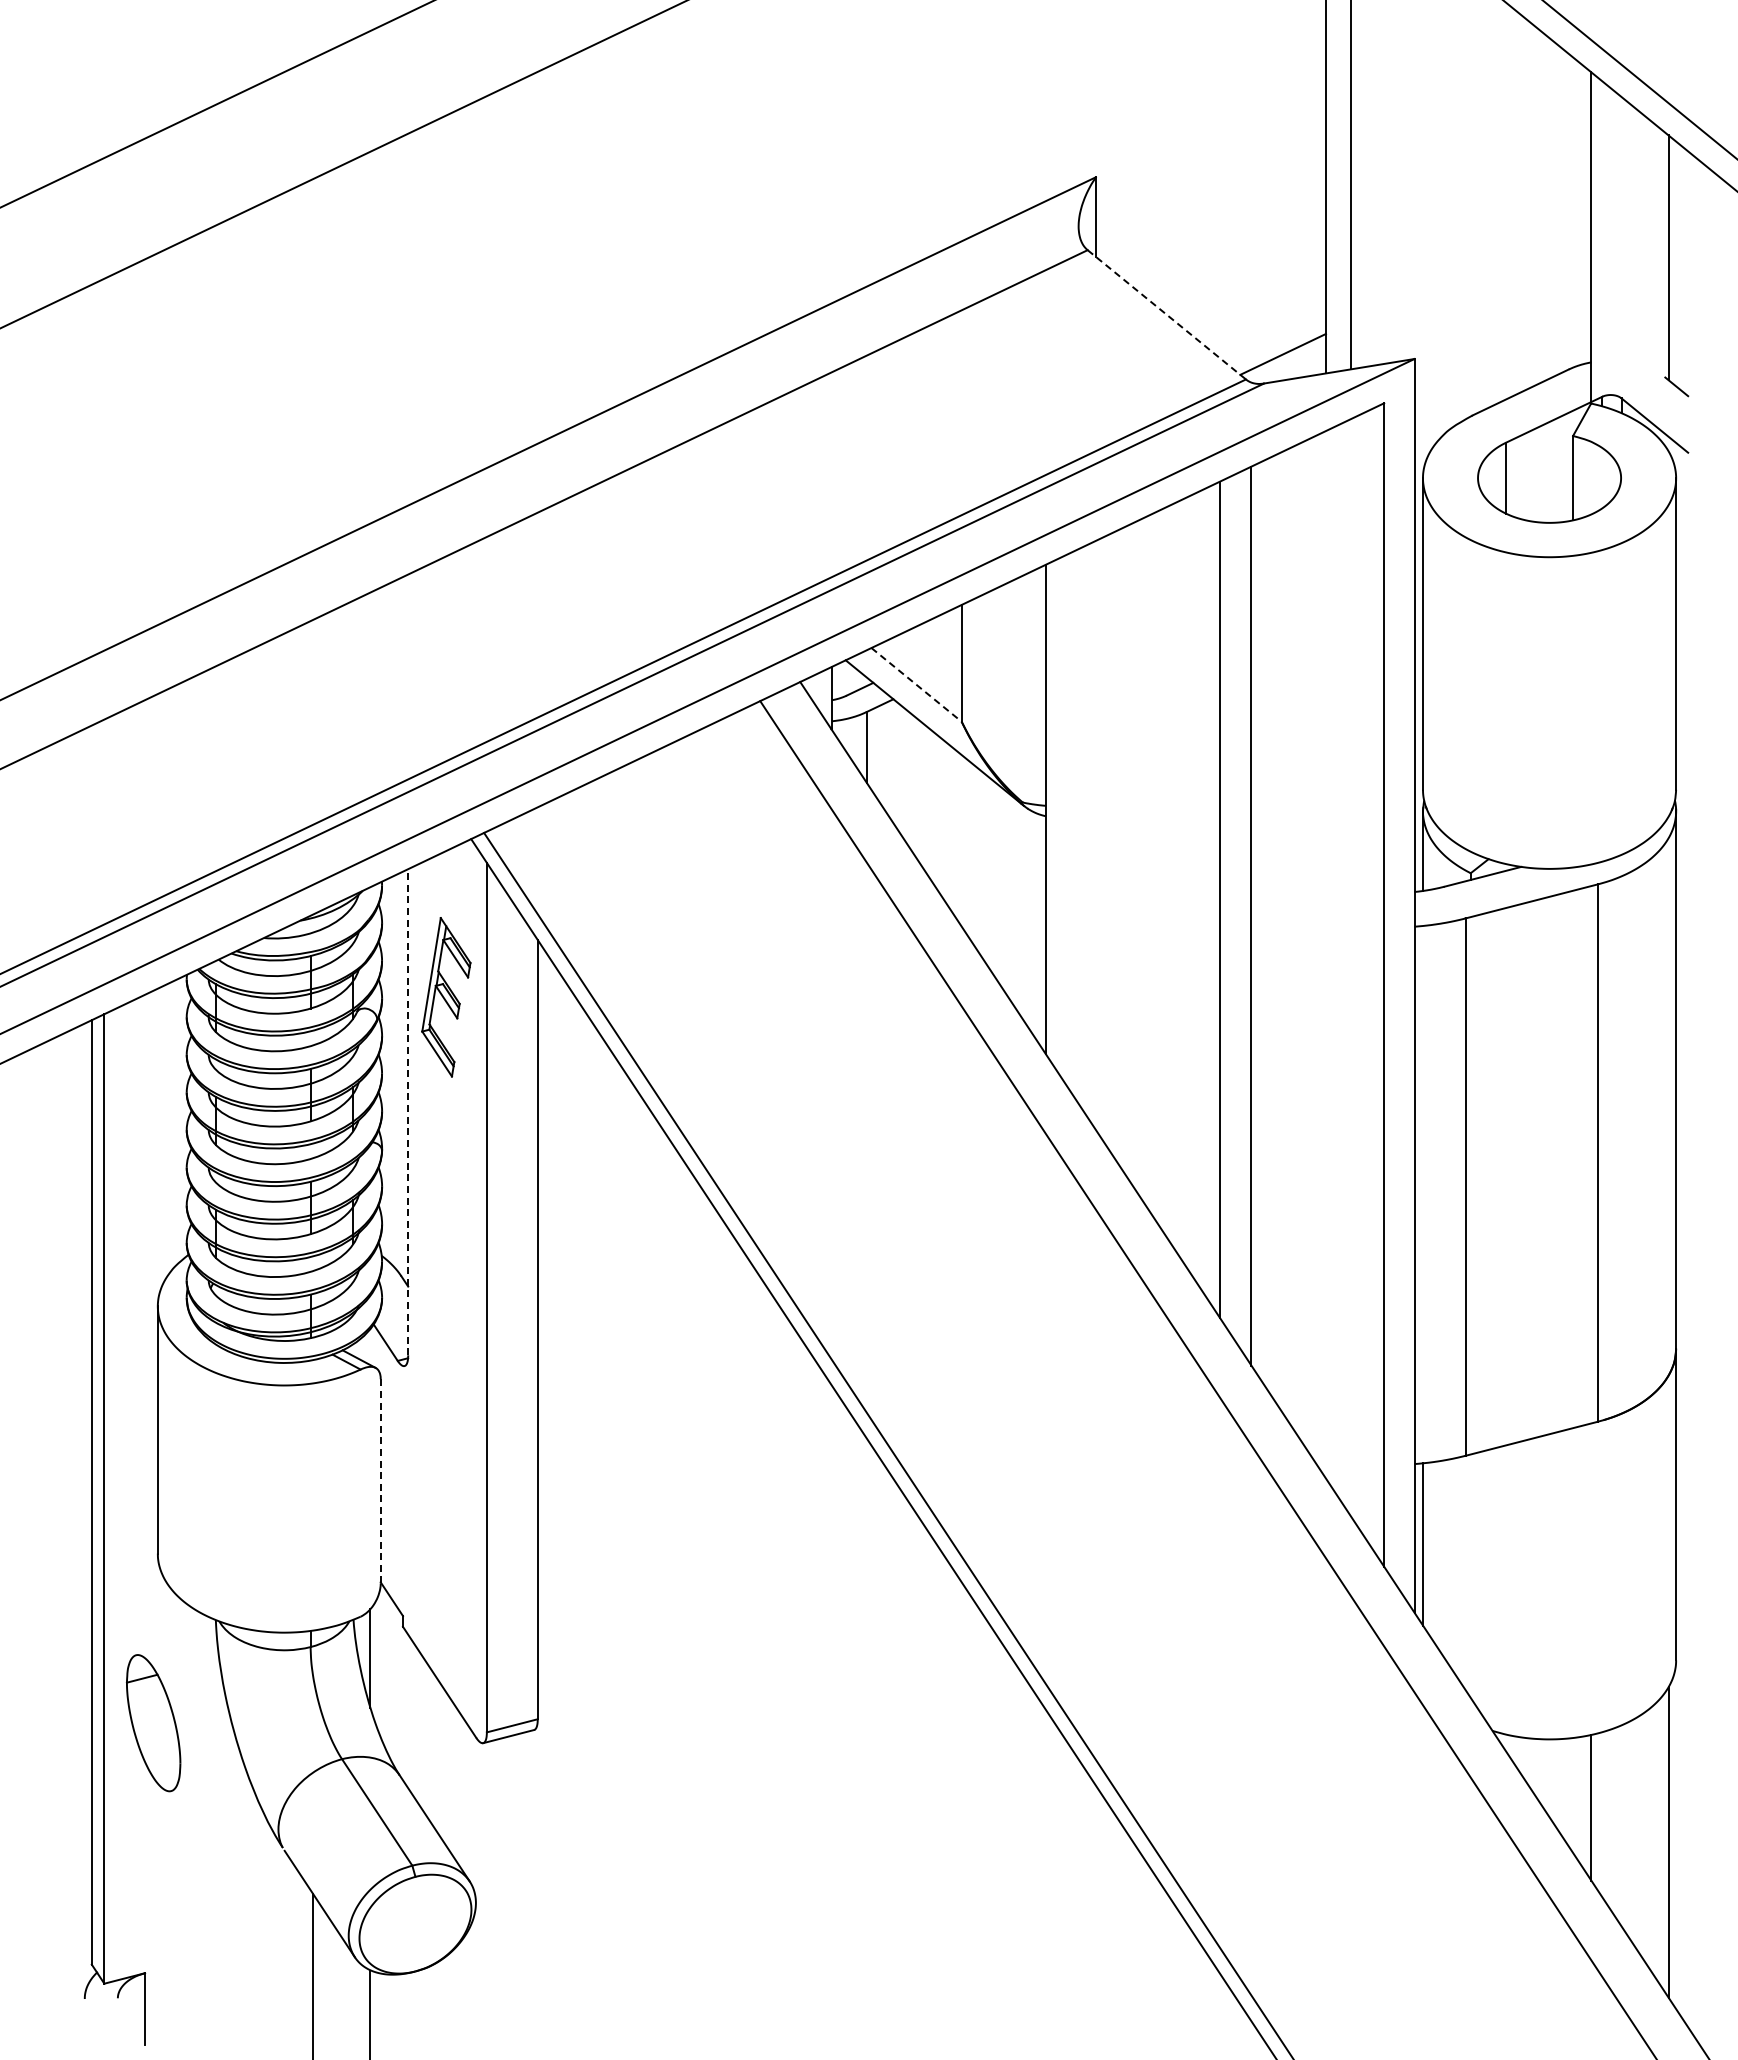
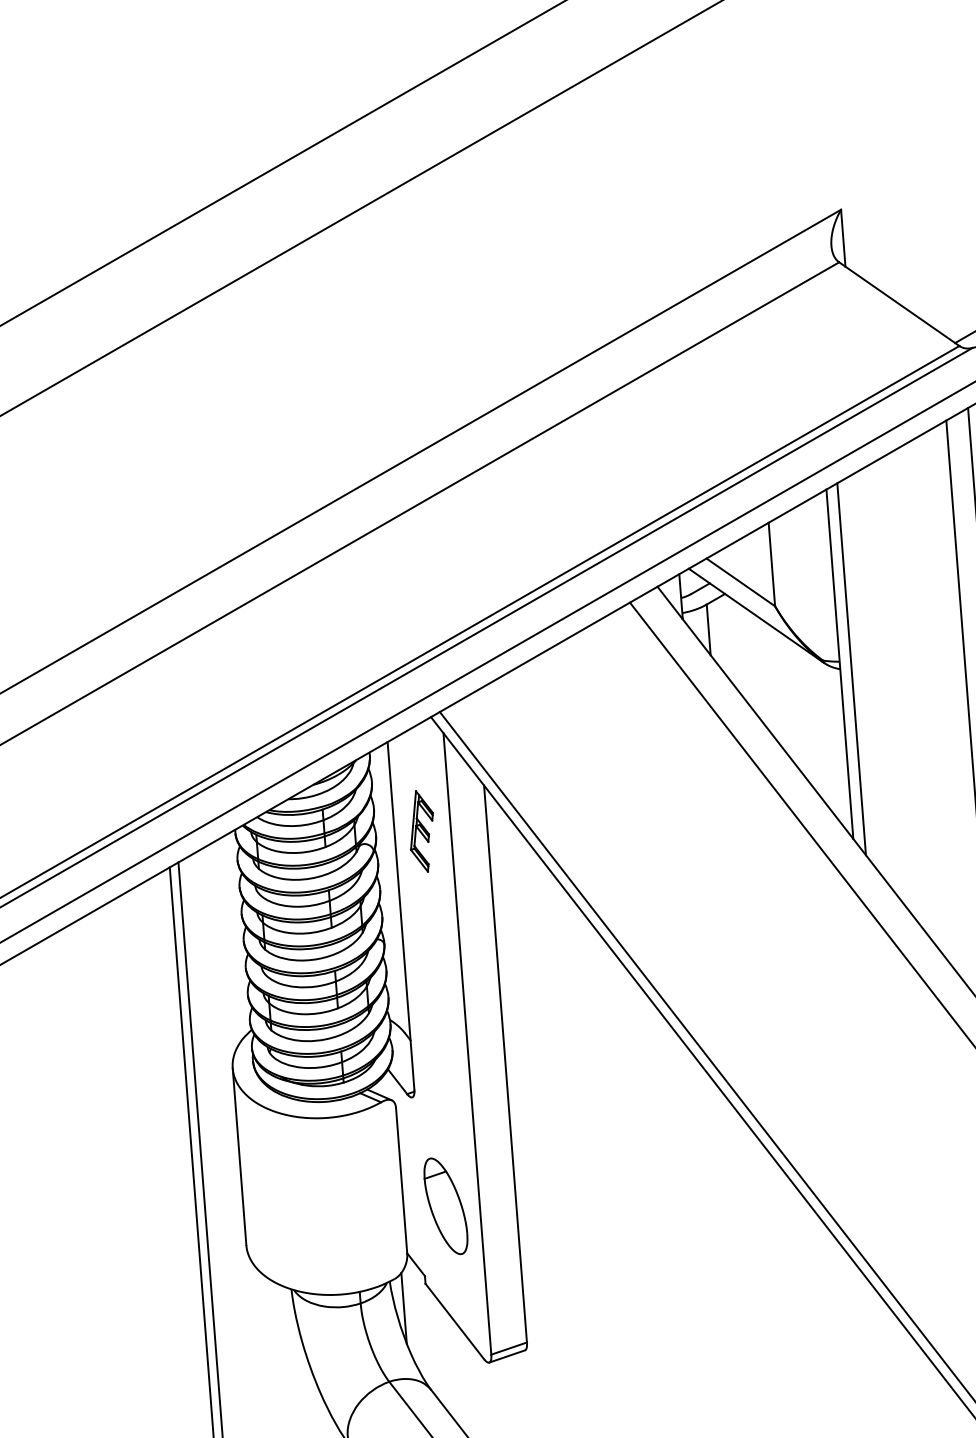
line: (1167, 315) -> (899, 304), dashed -> solid
line: (916, 685) -> (740, 582), dashed -> solid
line: (1061, 817) -> (851, 669), added
part: (446, 996) -> (421, 830), size x0.71
line: (408, 1111) -> (401, 915), dashed -> solid
line: (380, 1480) -> (401, 1180), dashed -> solid
part: (153, 1723) -> (445, 1206), moved

